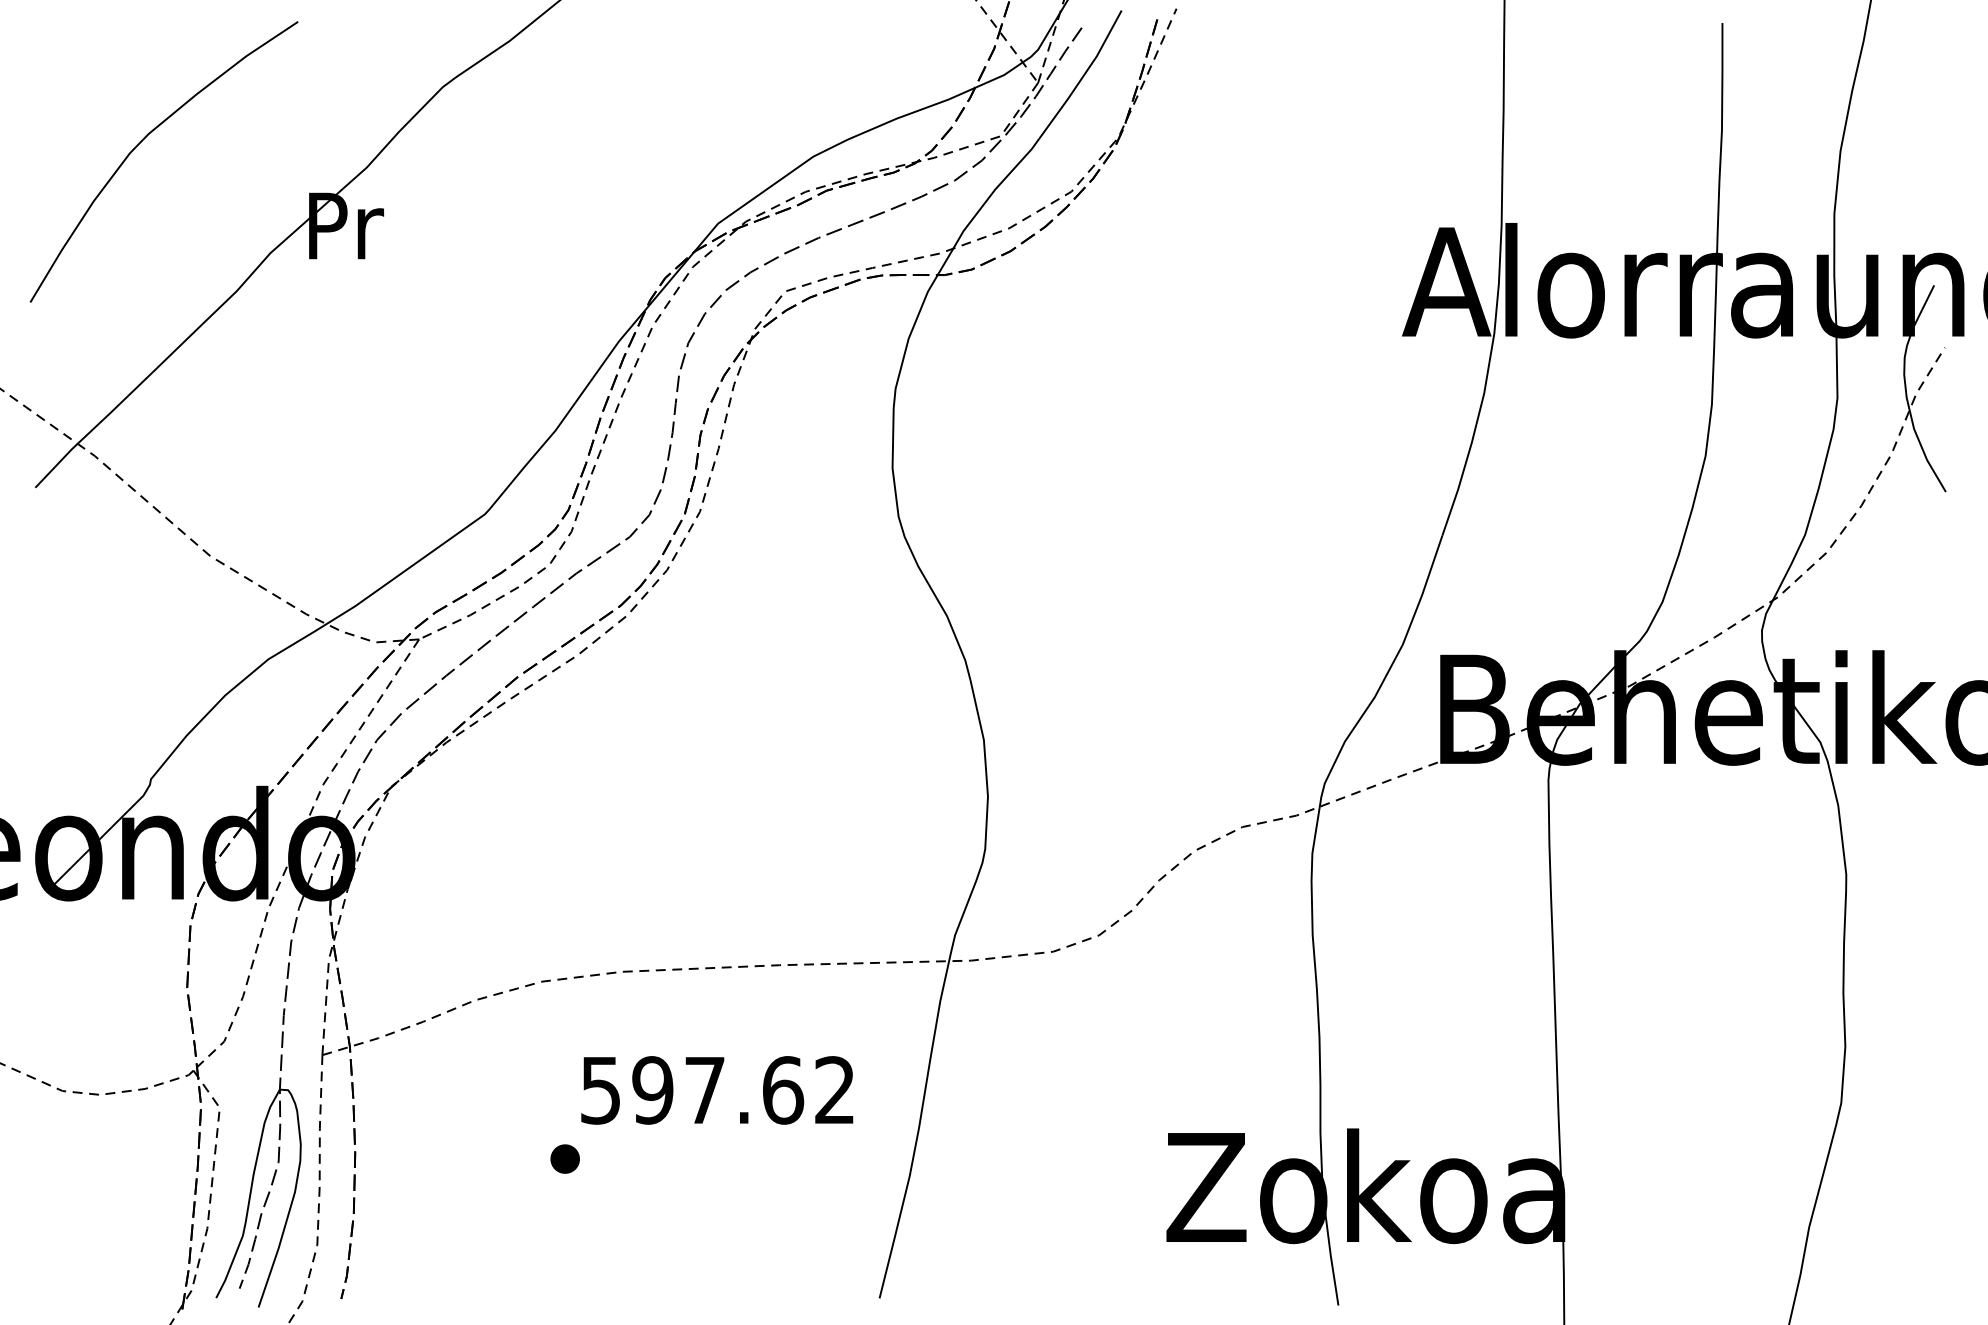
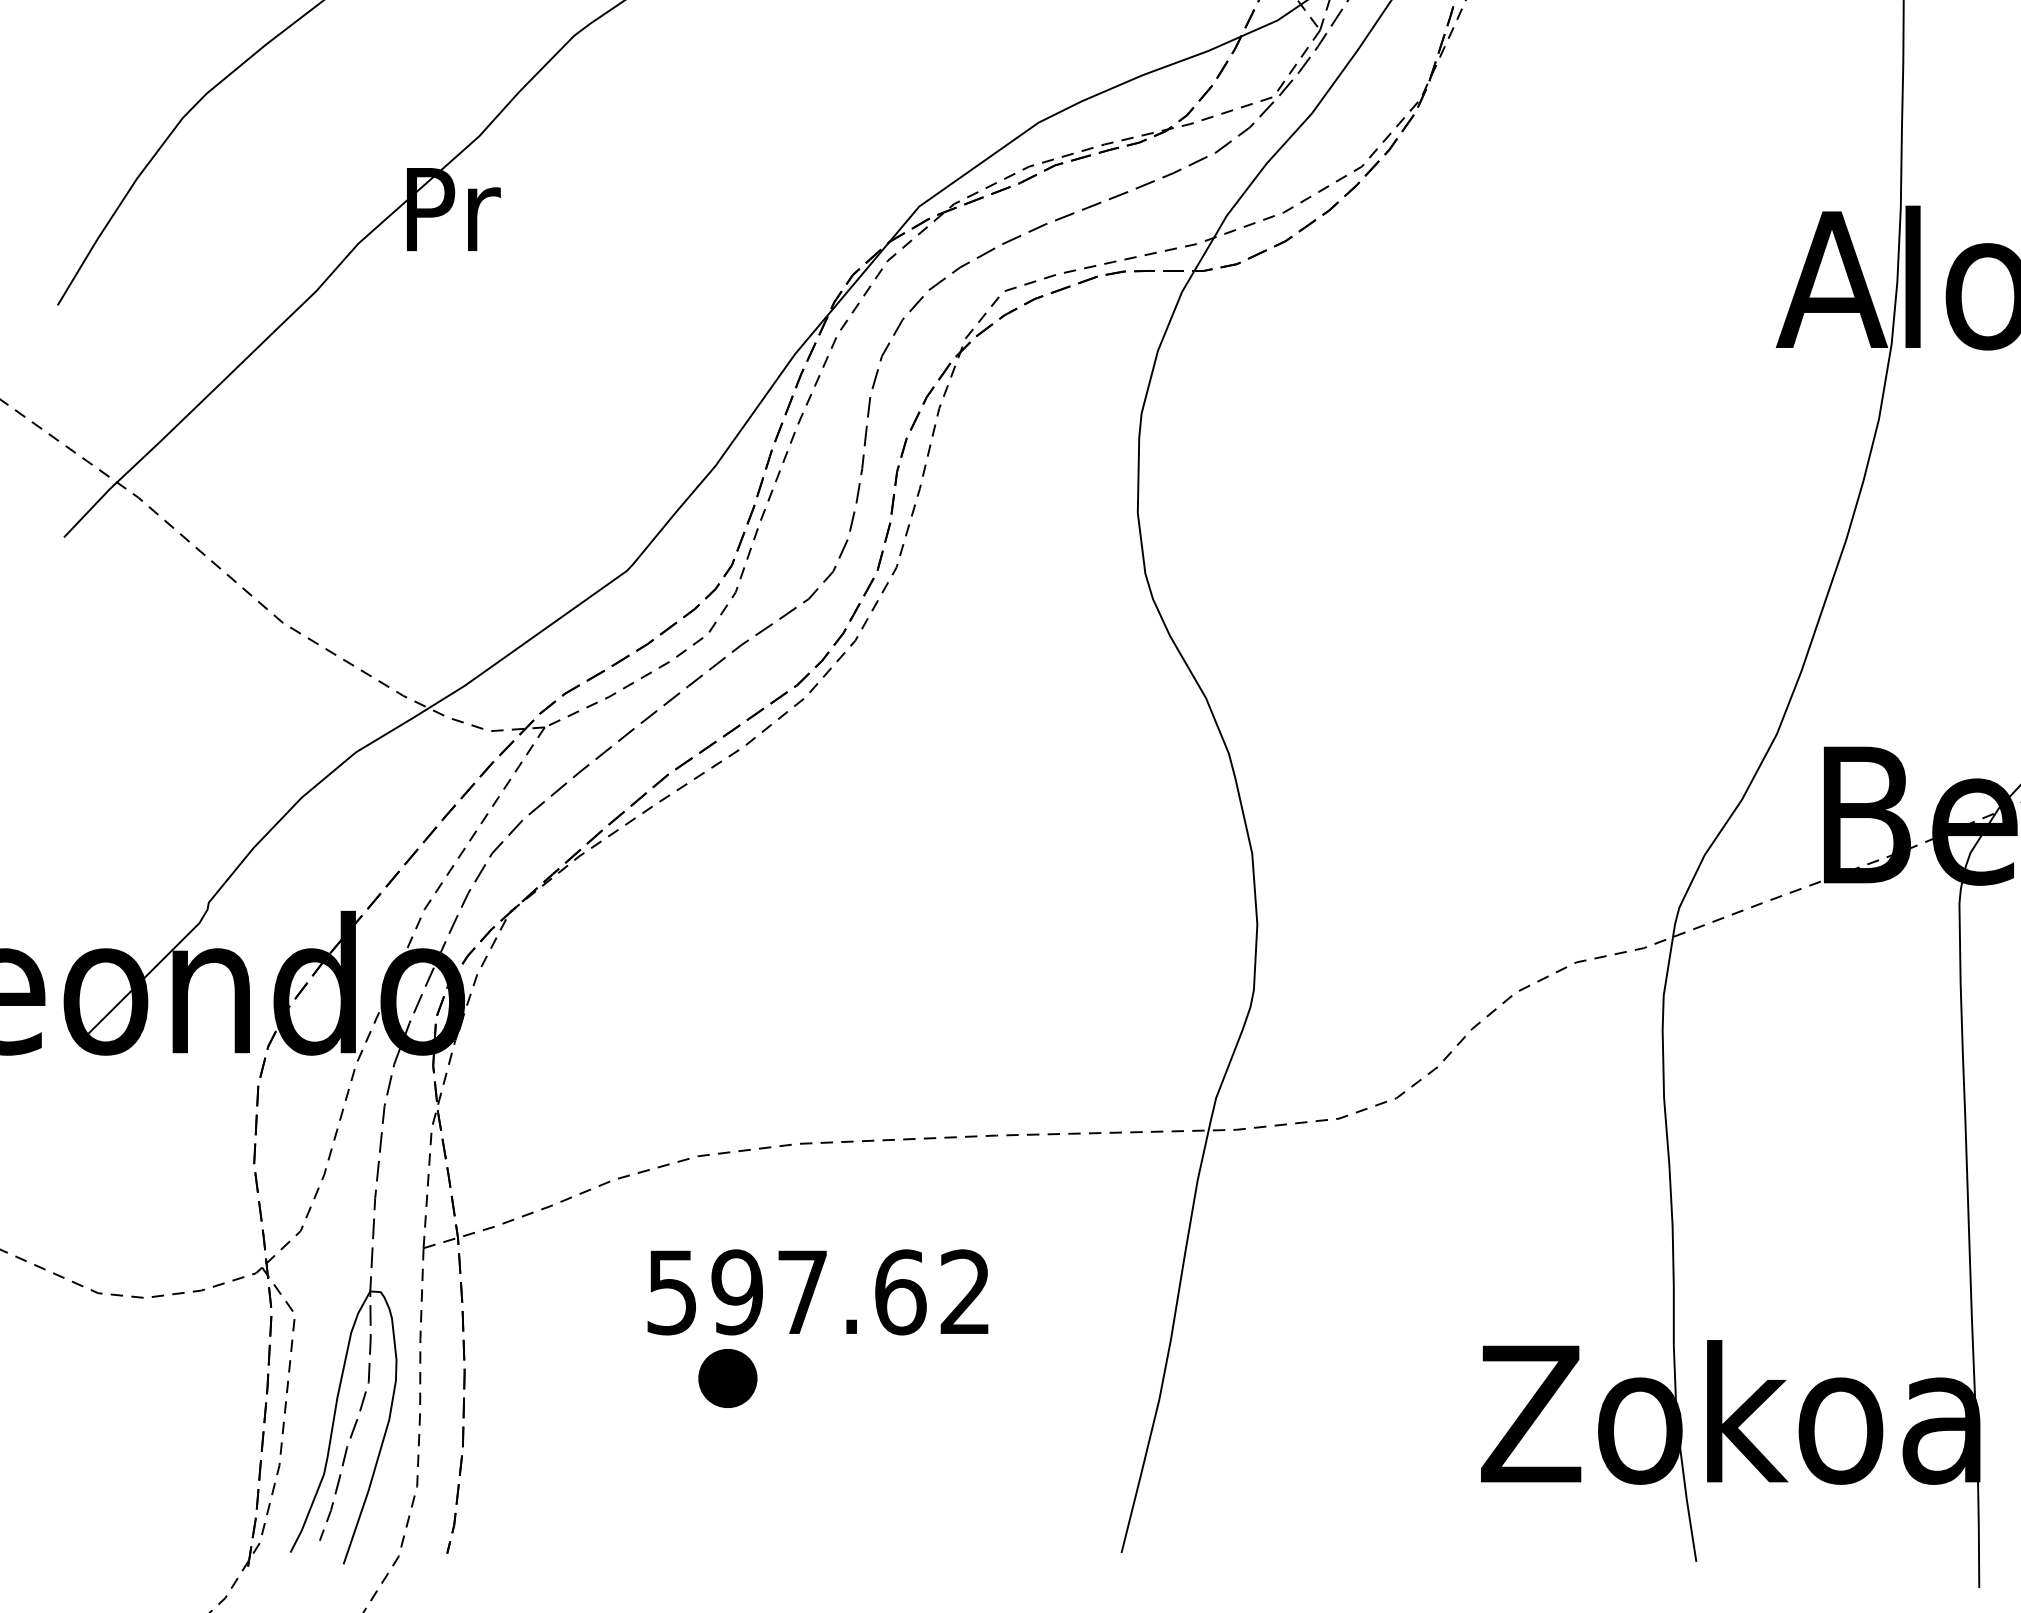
text: (717, 1090) -> (818, 1292), moved
part: (564, 1158) -> (726, 1377), size x1.6

